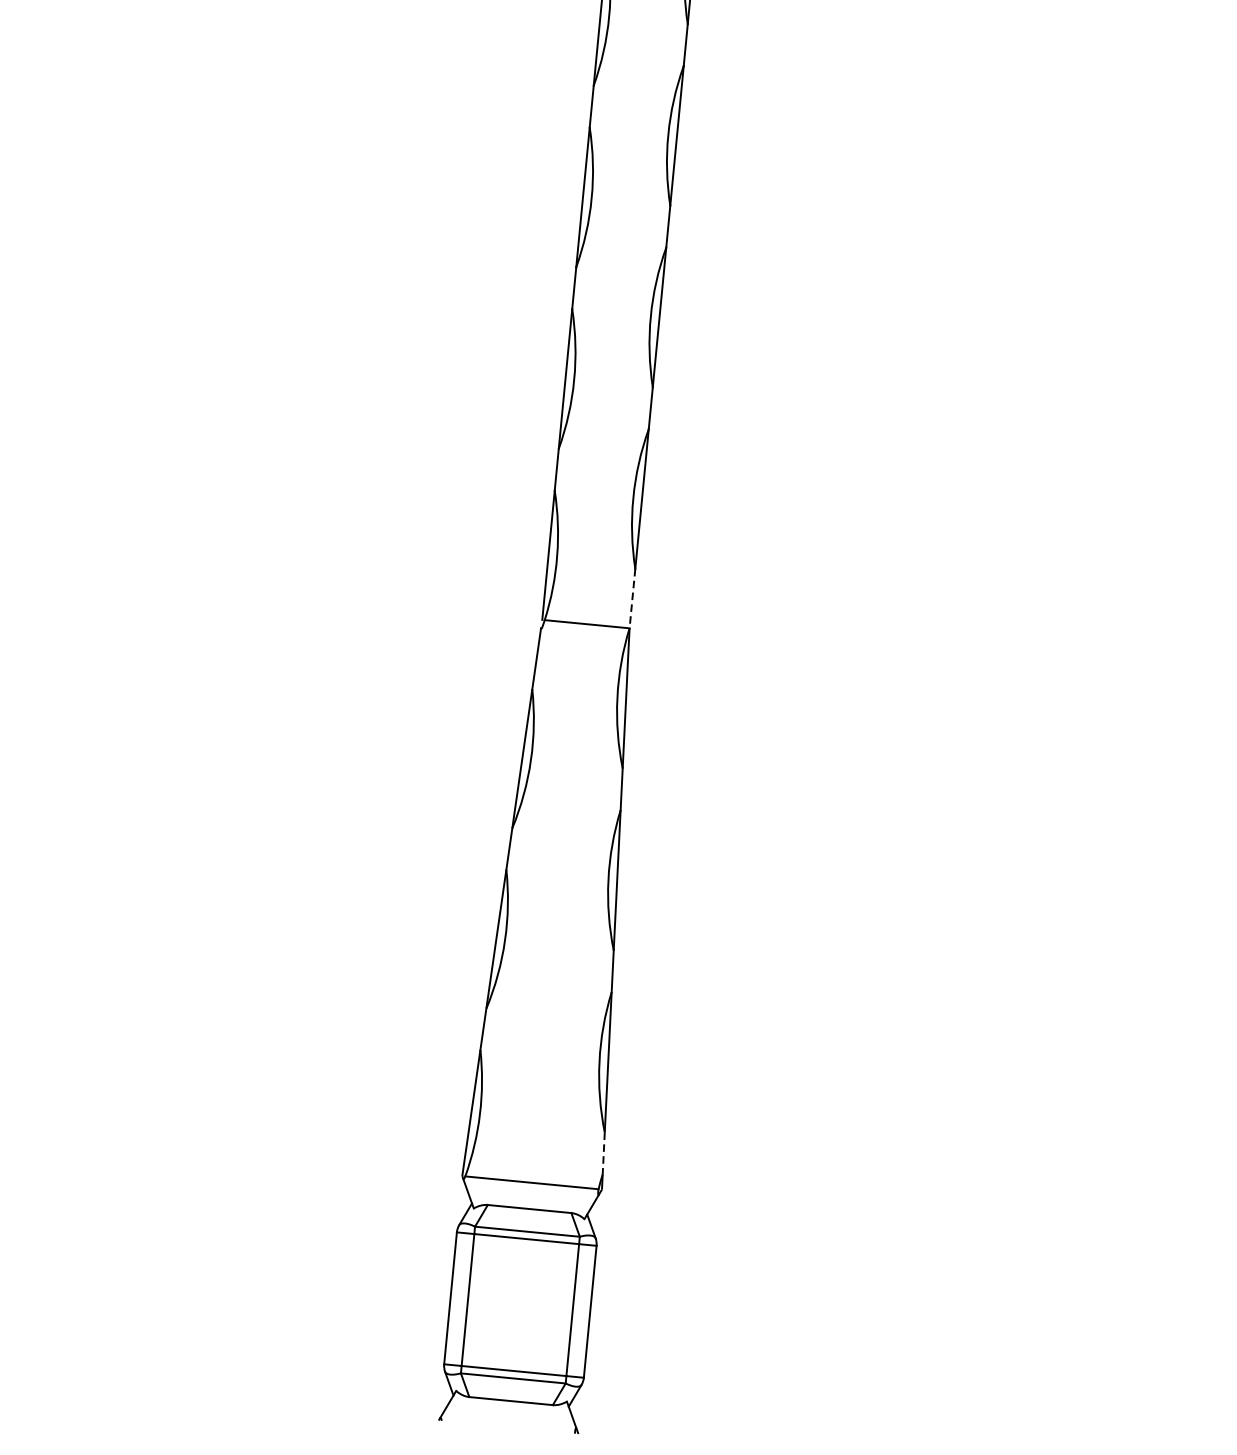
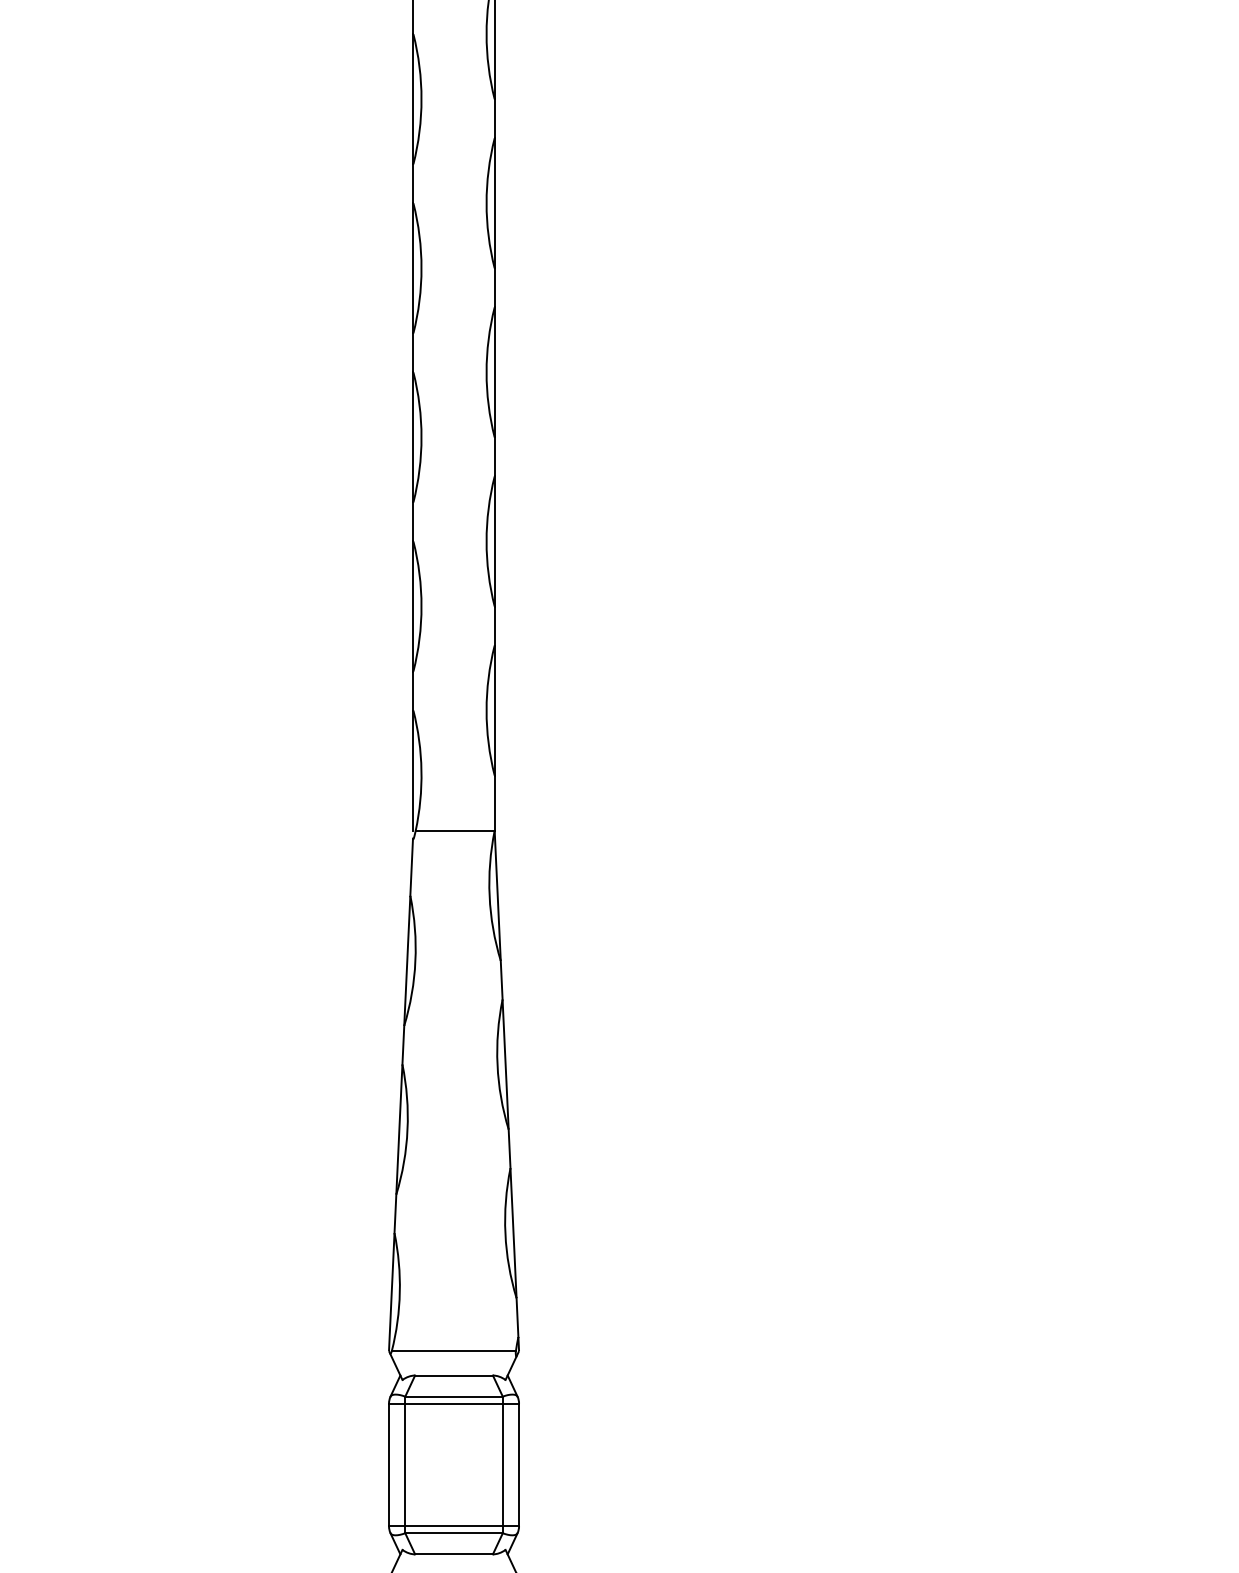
line: (632, 598) -> (494, 803), dashed -> solid
line: (603, 1154) -> (517, 1318), dashed -> solid

